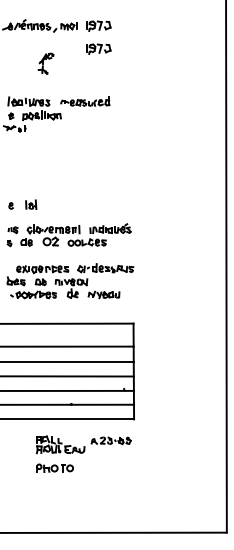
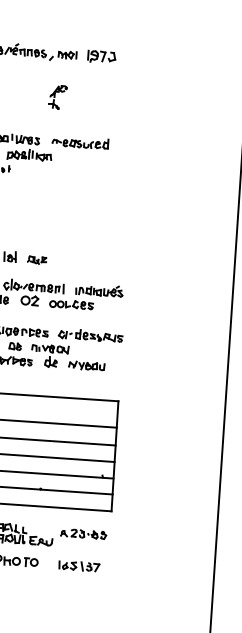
part: (98, 48) -> (99, 82), removed
part: (45, 63) -> (57, 97), moved
part: (54, 206) -> (36, 260), added
part: (109, 468) -> (79, 565), added

